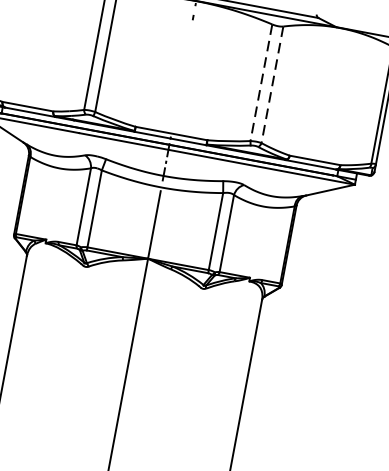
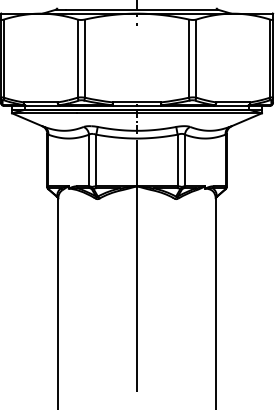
line: (261, 84) -> (189, 59), dashed -> solid
line: (272, 86) -> (196, 59), dashed -> solid

